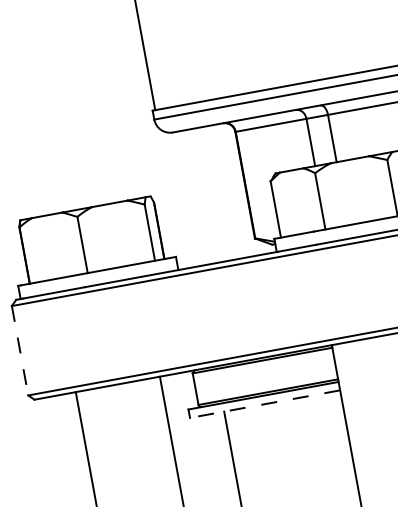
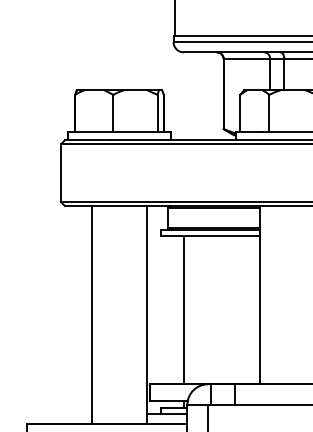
line: (20, 351) -> (61, 173), dashed -> solid
line: (264, 404) -> (210, 235), dashed -> solid

